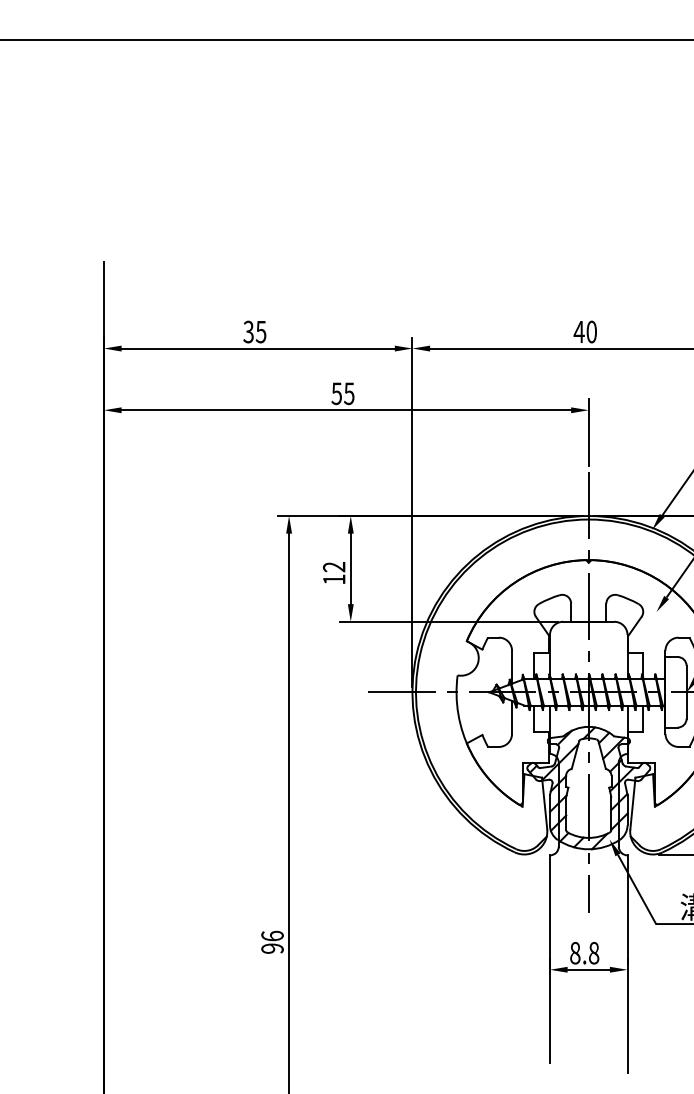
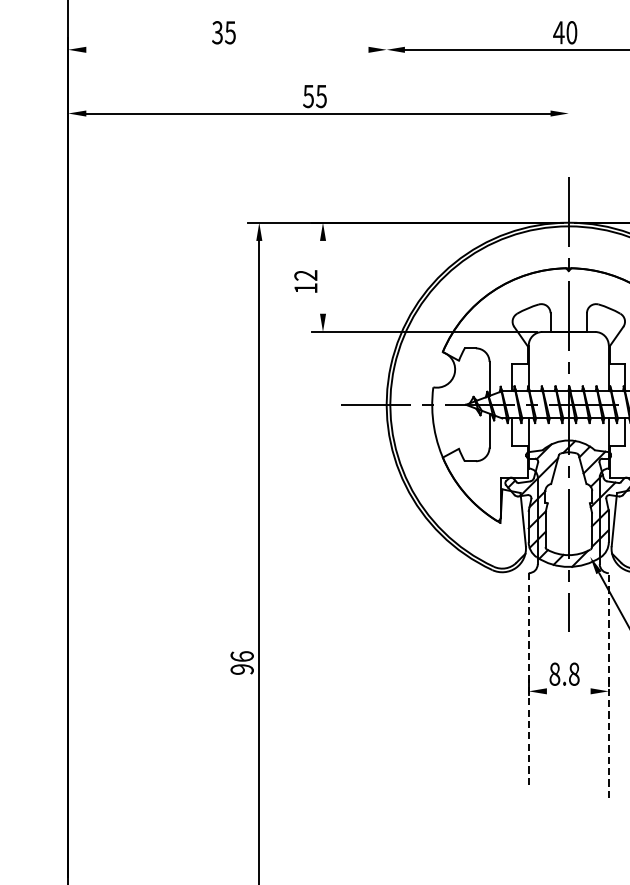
line: (257, 348) -> (226, 49), removed
line: (588, 432) -> (568, 136), removed
line: (412, 511) -> (386, 218), removed
line: (350, 568) -> (322, 276), removed
line: (549, 958) -> (528, 679), solid -> dashed
line: (627, 964) -> (608, 685), solid -> dashed
line: (588, 969) -> (568, 691), removed

